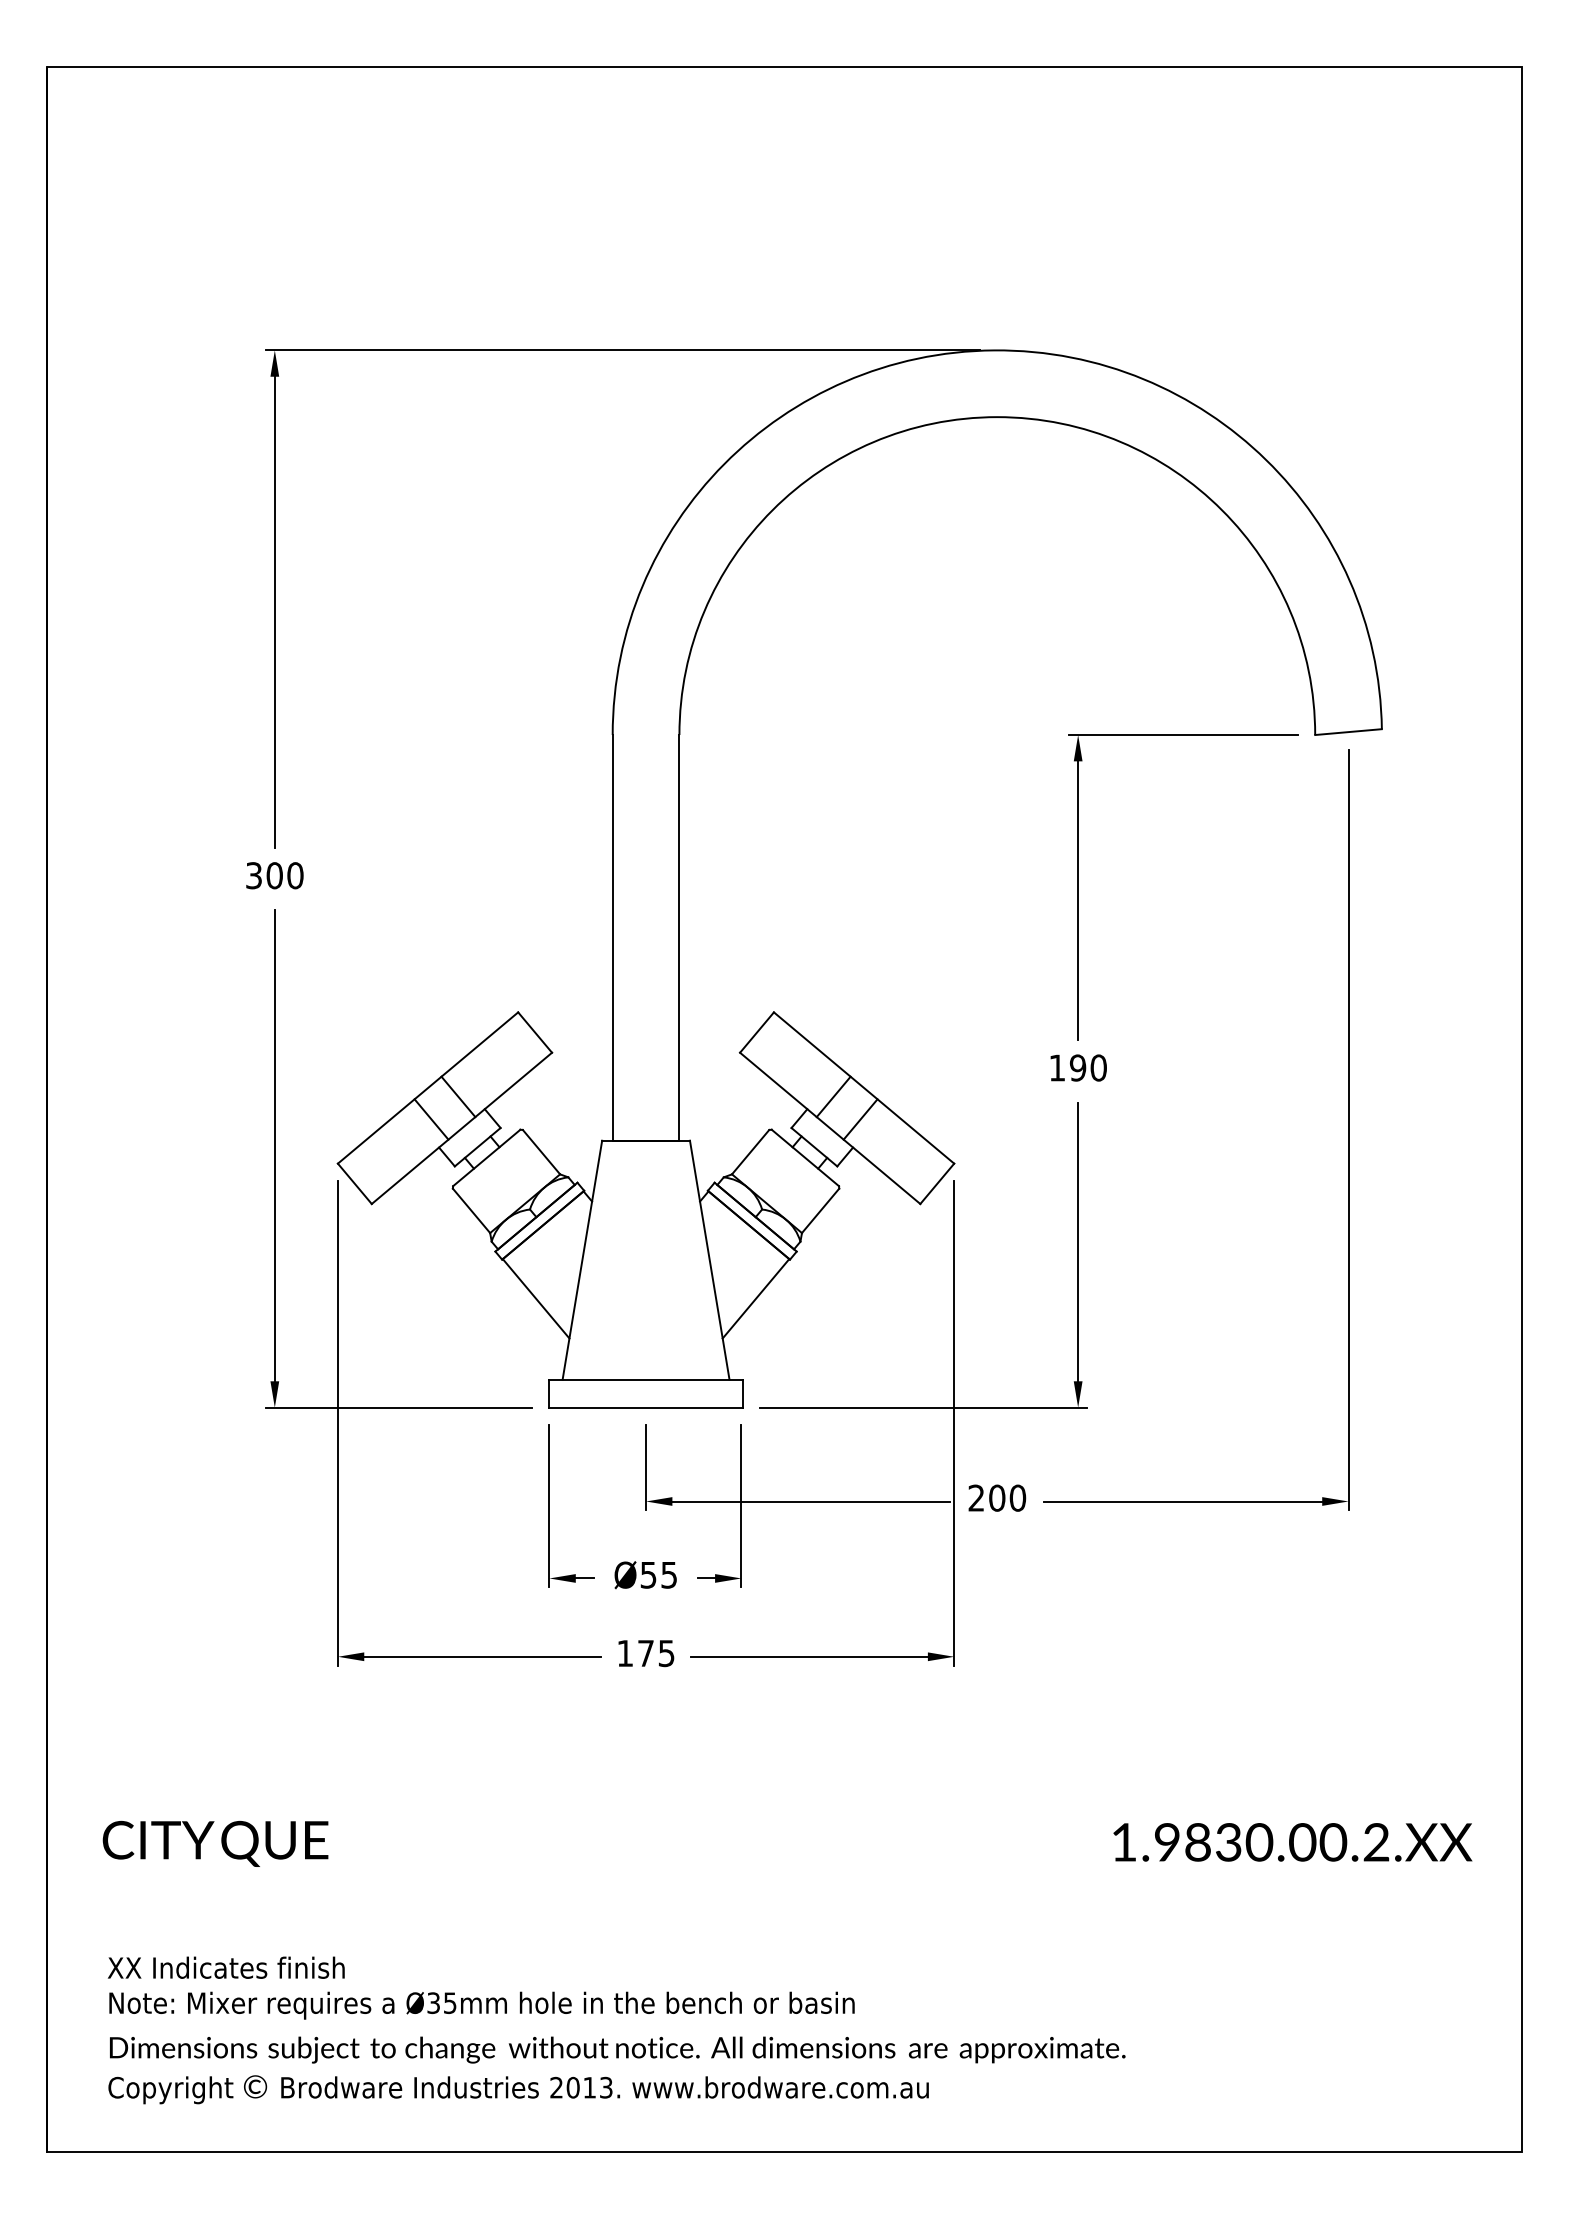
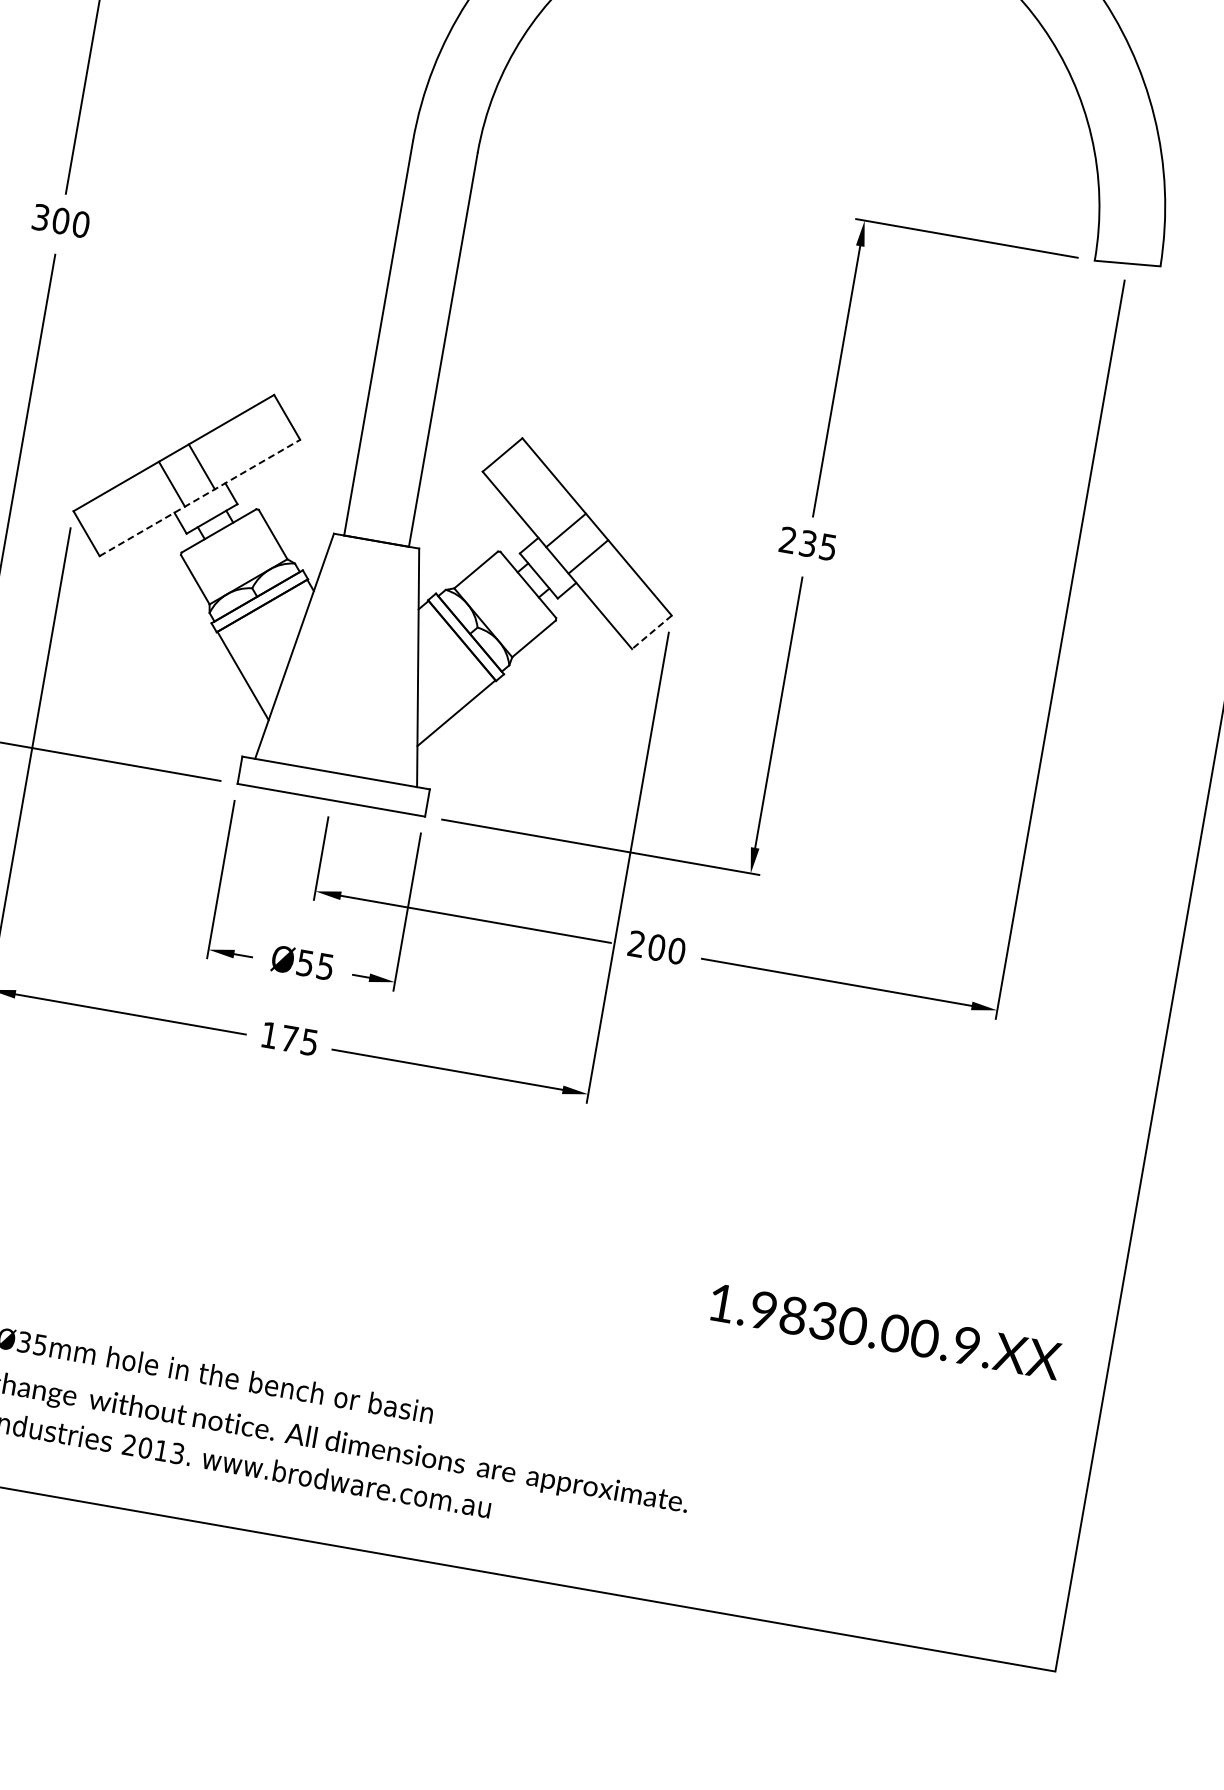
text: (1077, 1067) -> (807, 543), 190 -> 235
line: (461, 1128) -> (199, 498), solid -> dashed
line: (936, 1184) -> (651, 632), solid -> dashed
text: (1376, 1842) -> (966, 1346), 1.9830.00.2.XX -> 1.9830.00.9.XX

